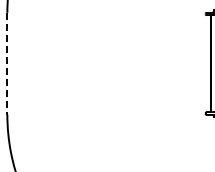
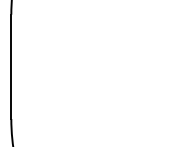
line: (7, 63) -> (11, 66), dashed -> solid

